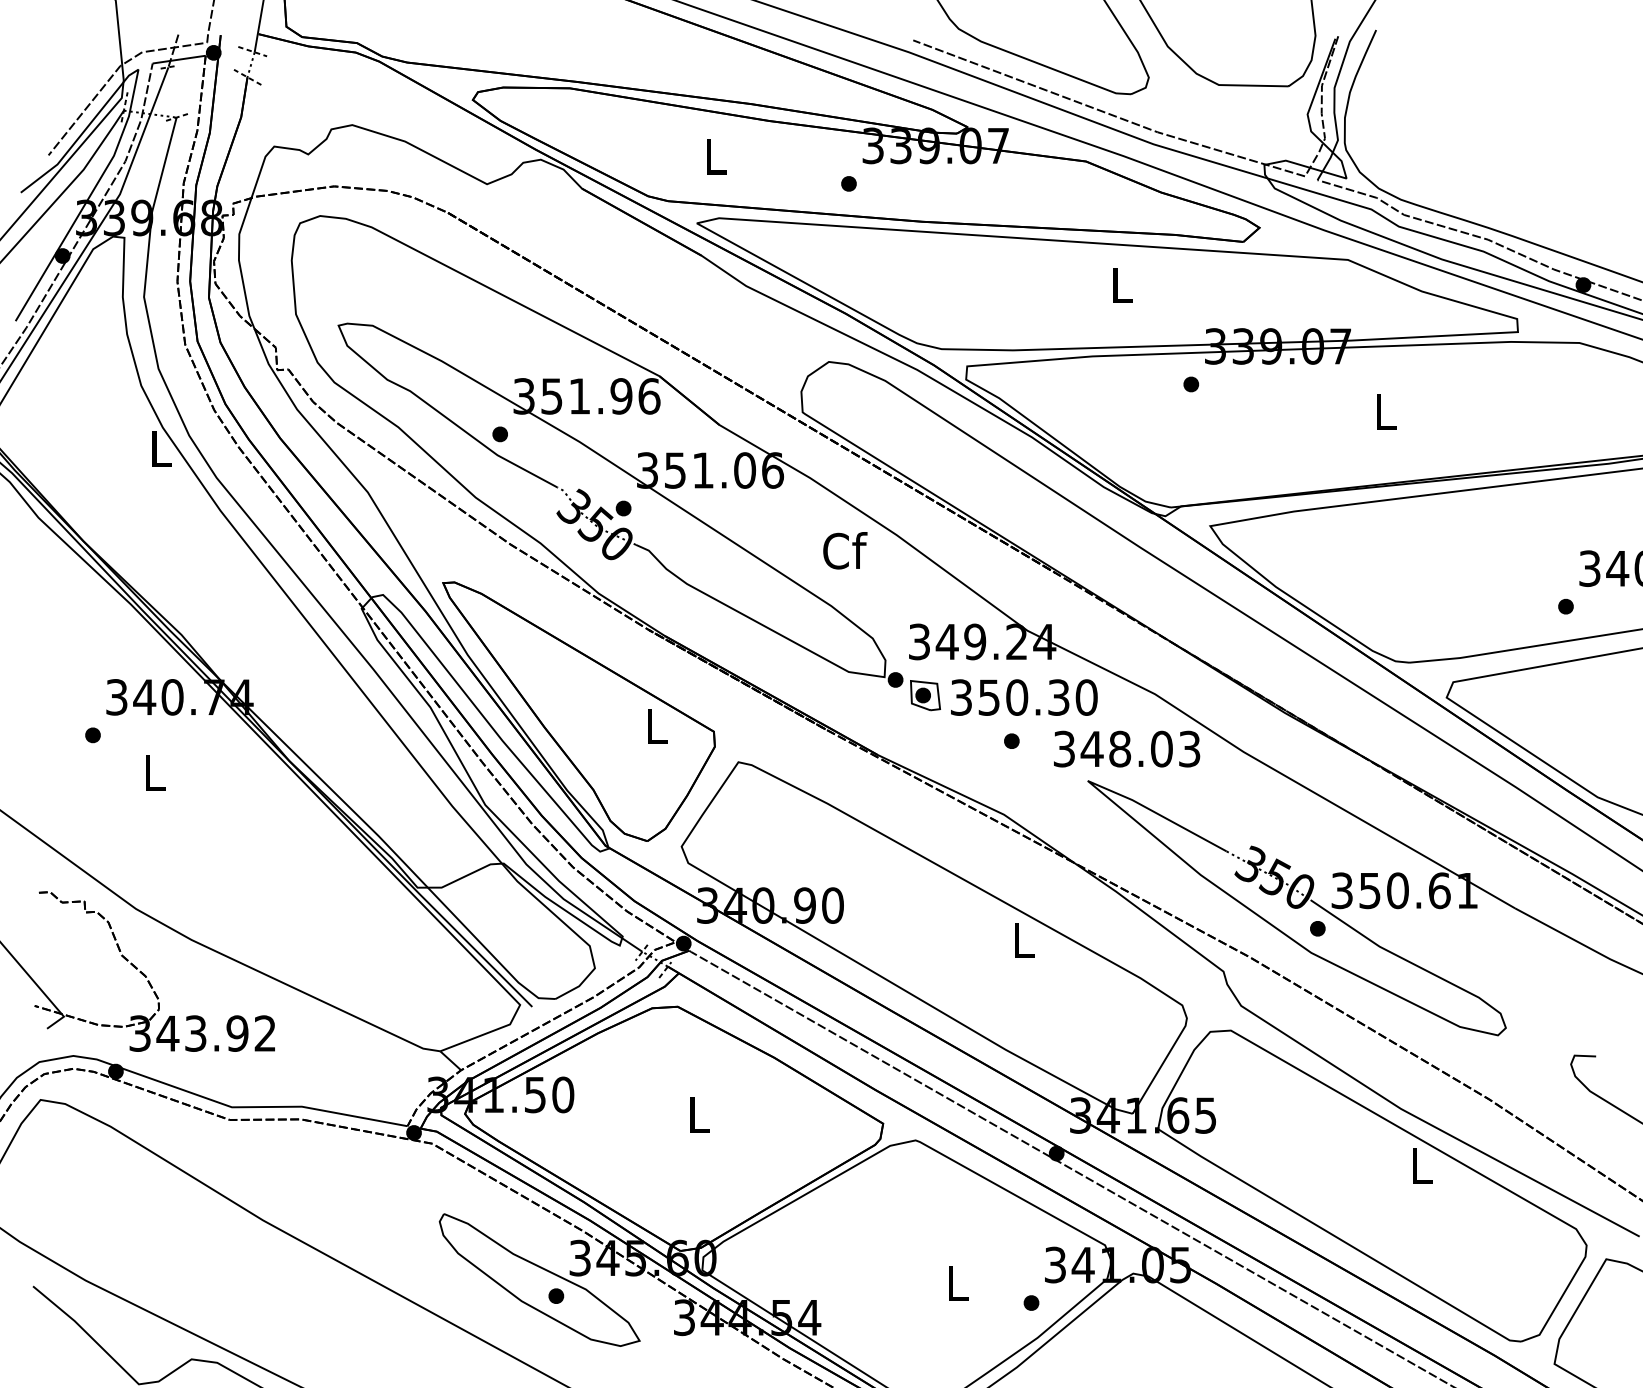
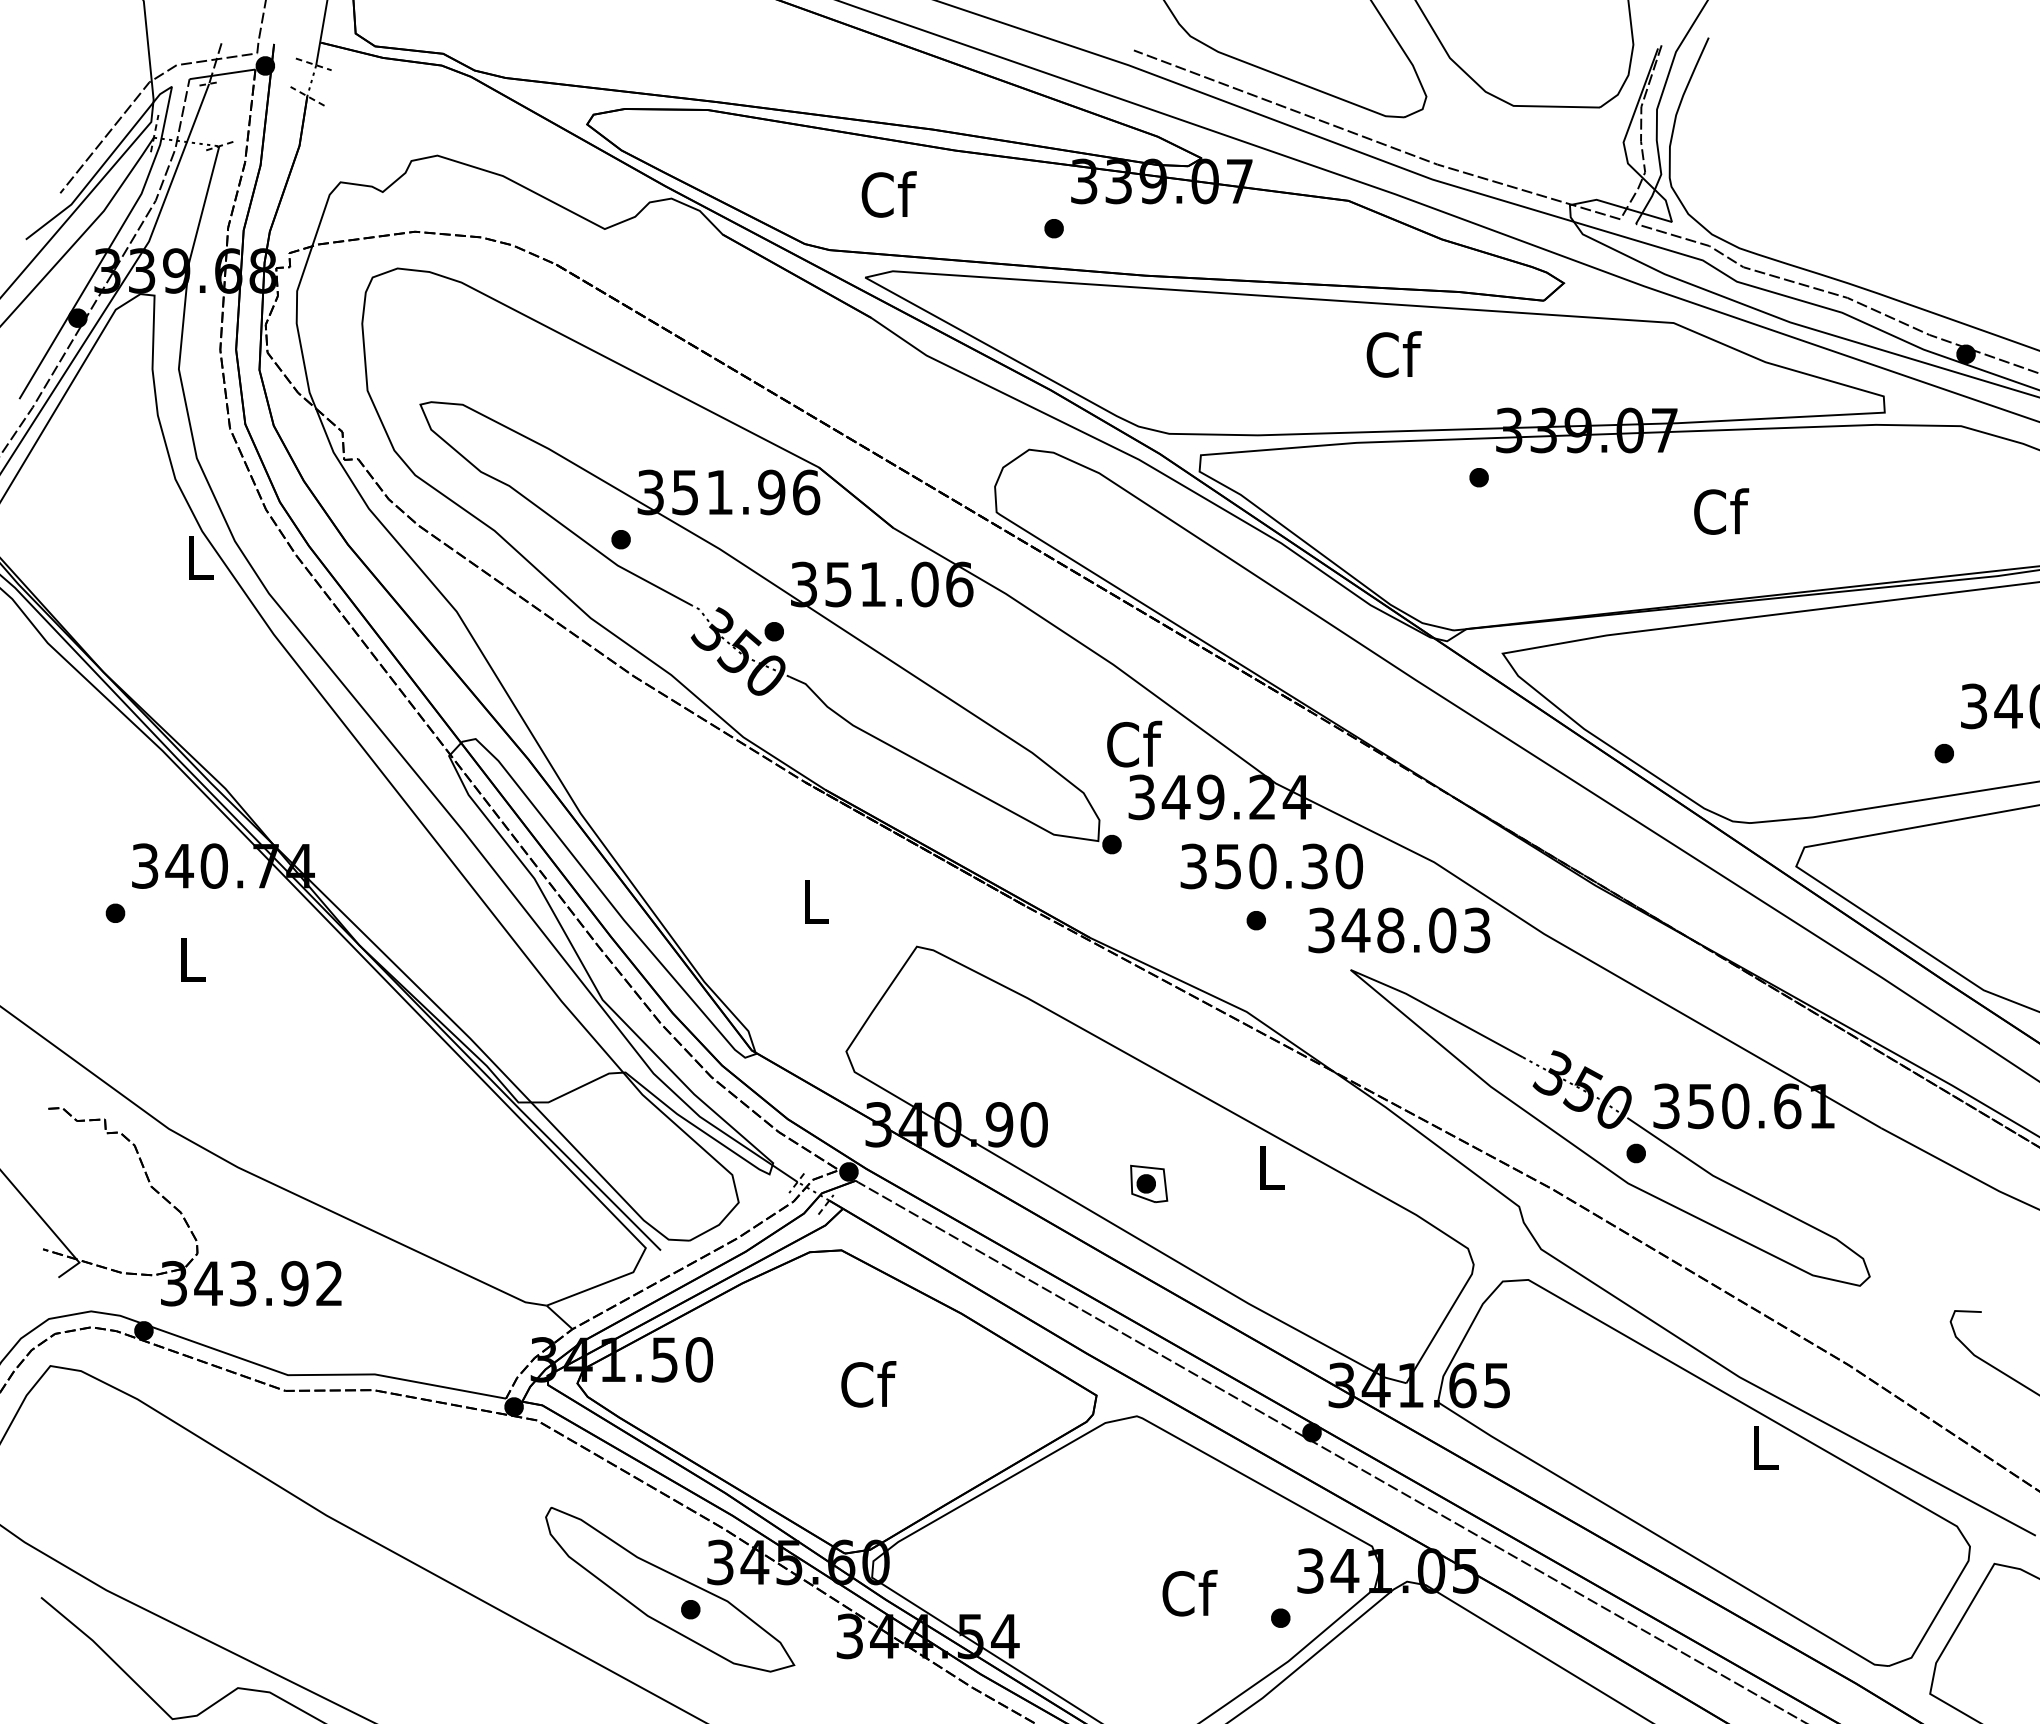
text: (715, 156) -> (888, 194), L -> Cf
text: (1122, 285) -> (1393, 354), L -> Cf
text: (1386, 411) -> (1721, 511), L -> Cf
text: (845, 550) -> (1134, 743), moved
part: (925, 695) -> (1149, 1183), moved
part: (578, 711) -> (718, 883), removed
text: (699, 1114) -> (868, 1384), L -> Cf
text: (958, 1282) -> (1189, 1592), L -> Cf

